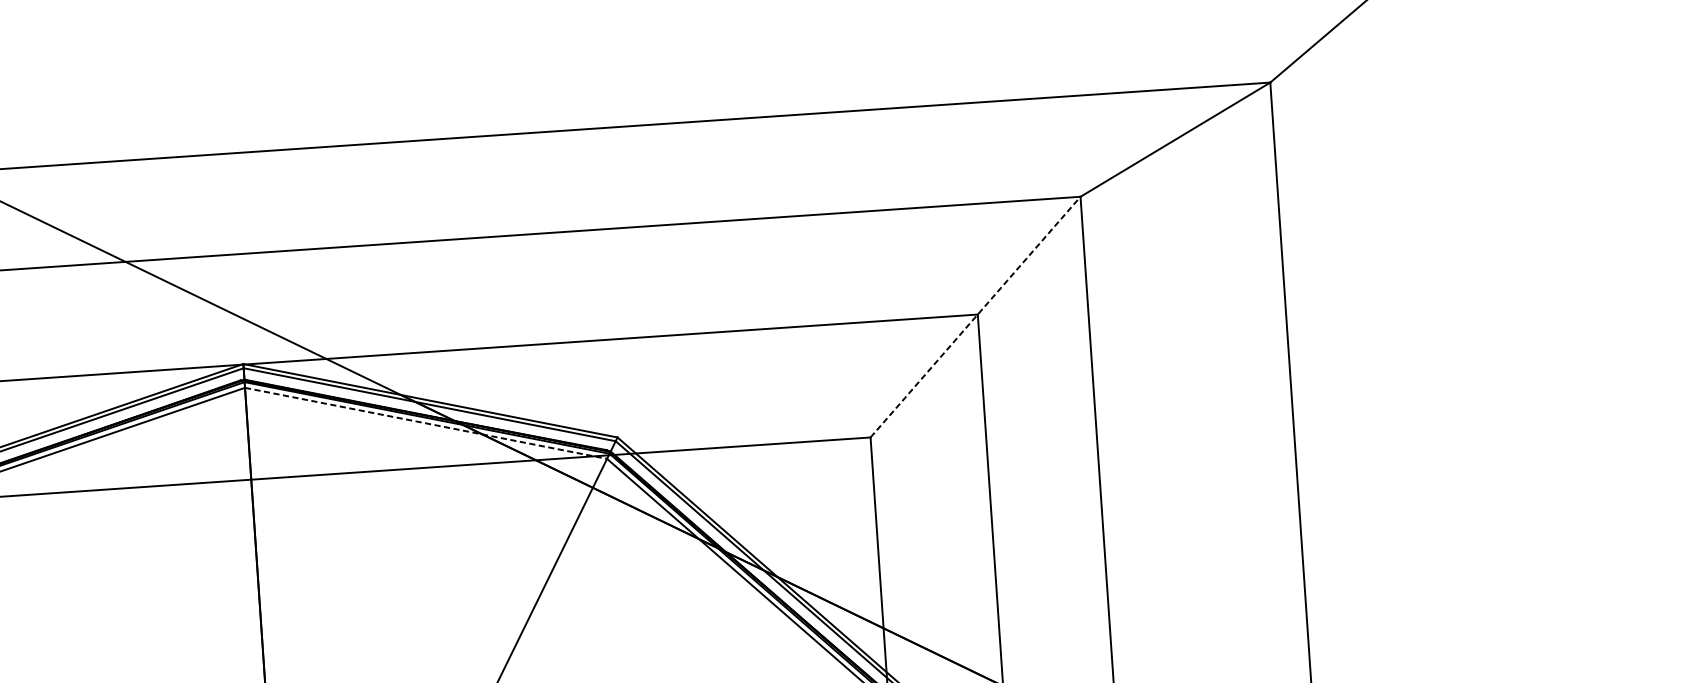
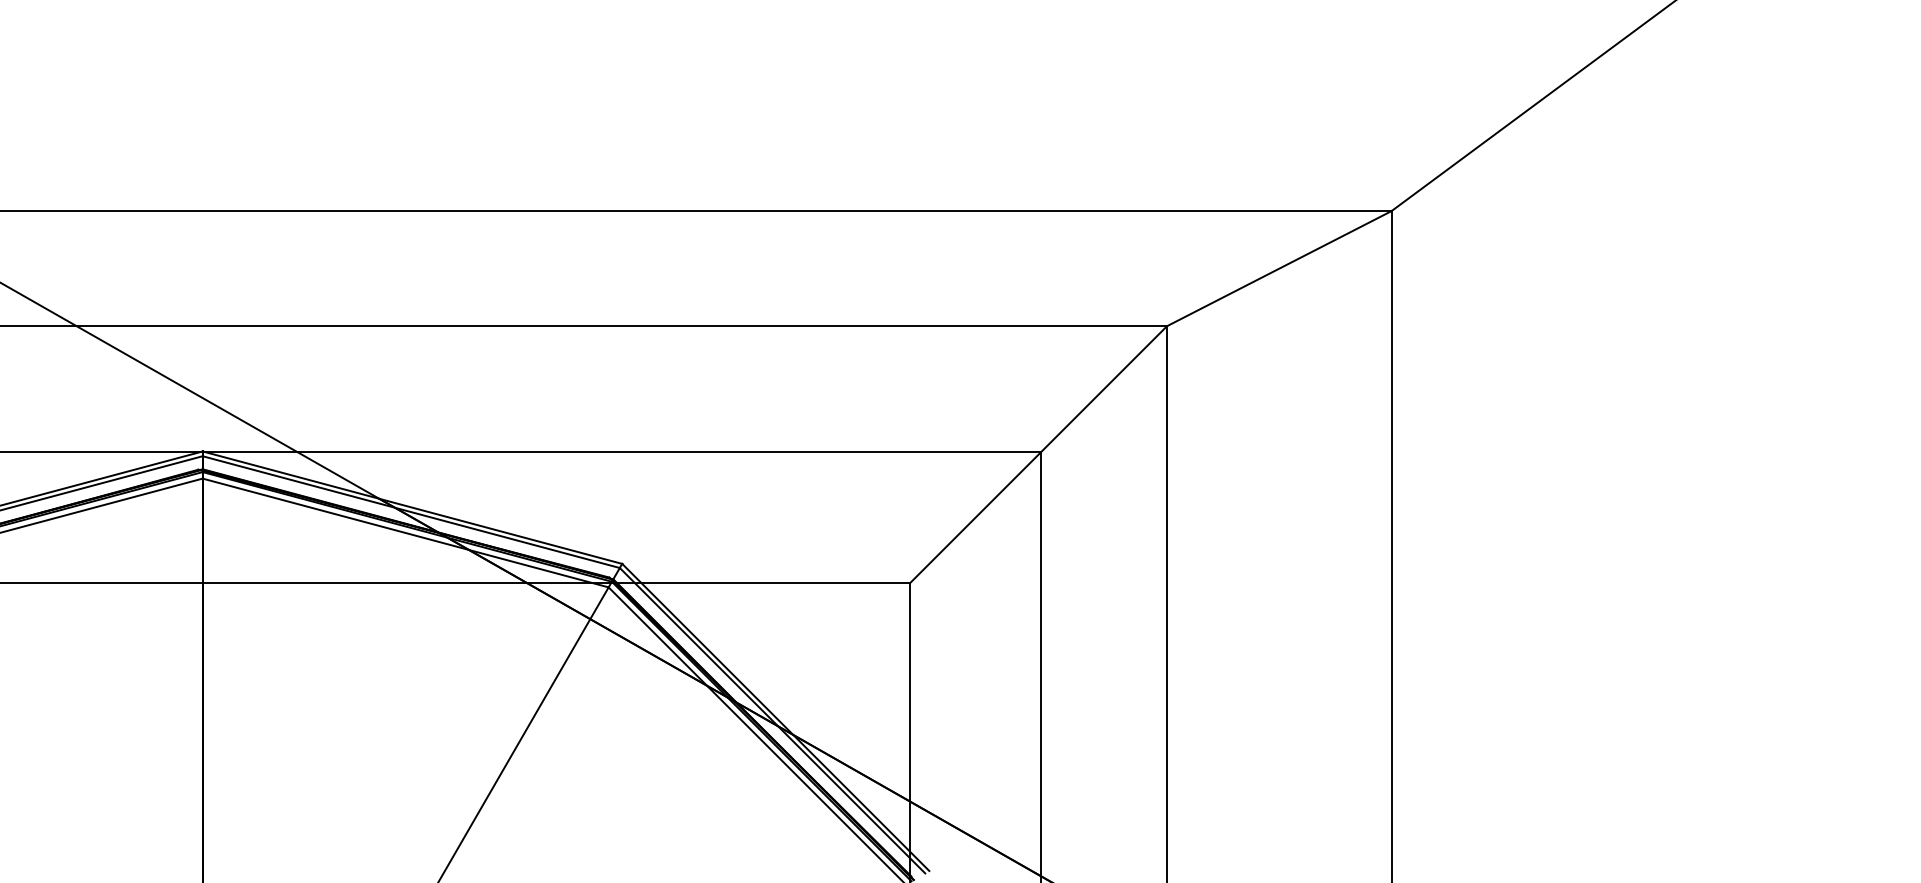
line: (975, 316) -> (1038, 454), dashed -> solid
line: (426, 423) -> (406, 533), dashed -> solid

